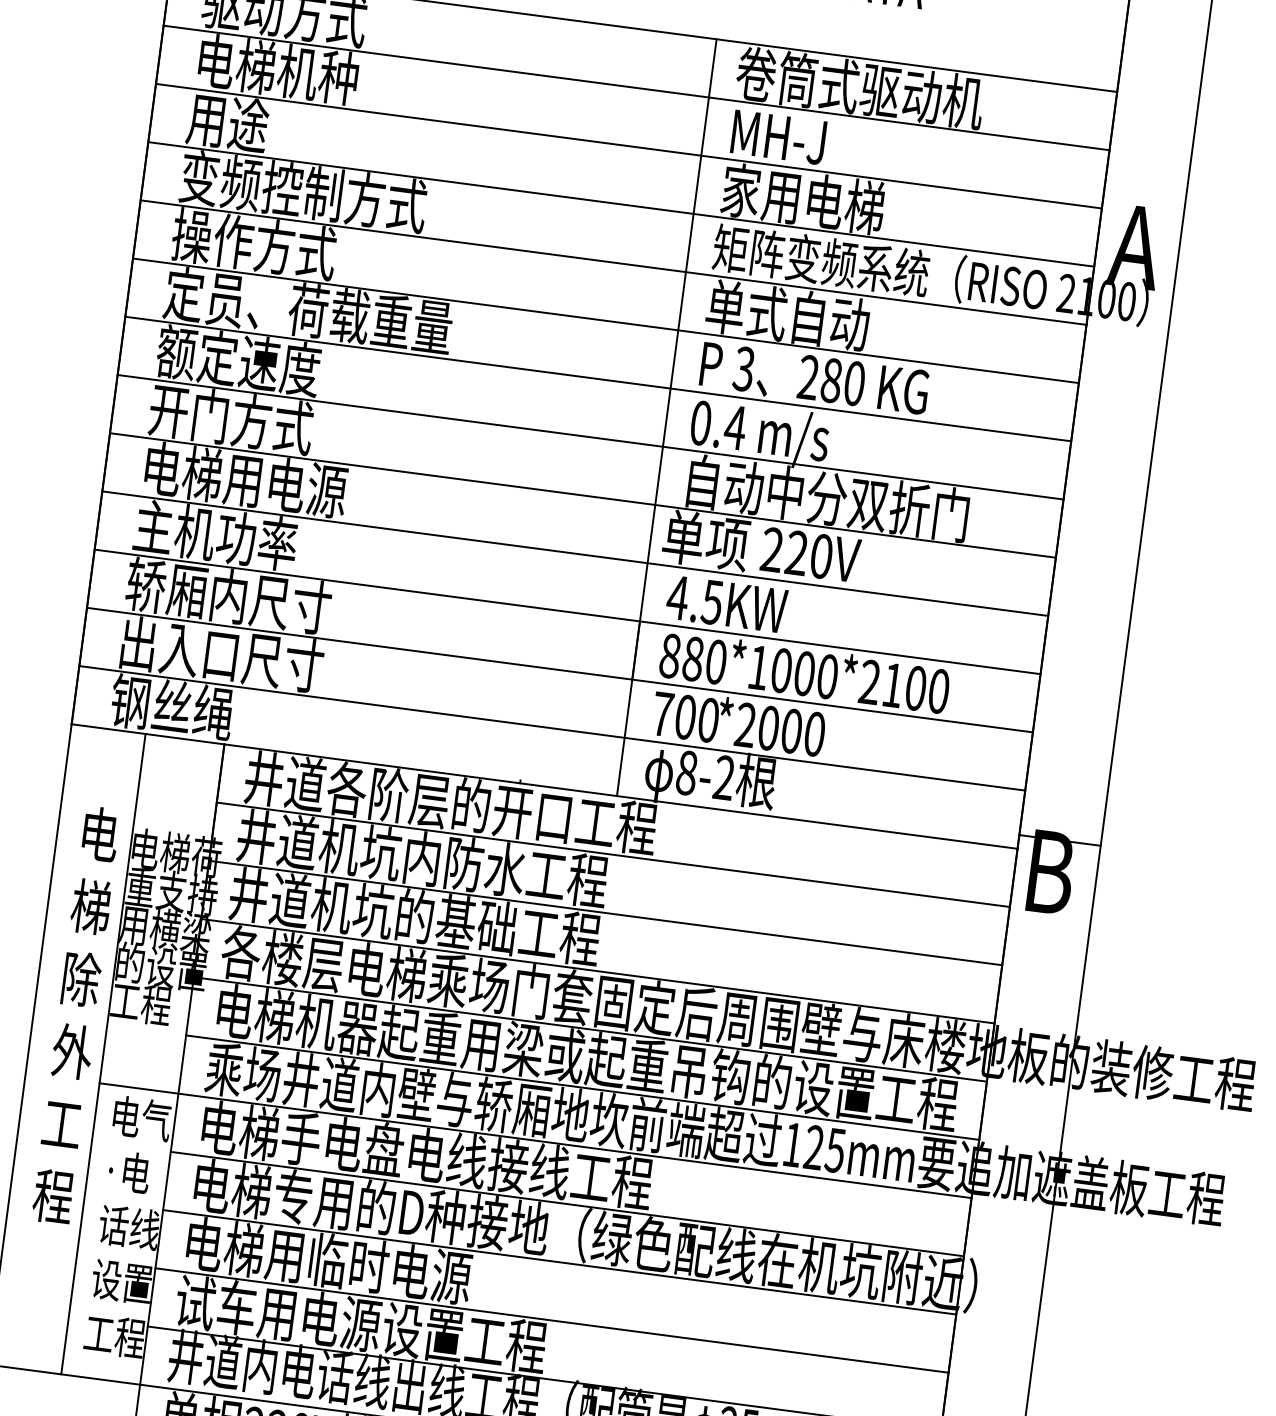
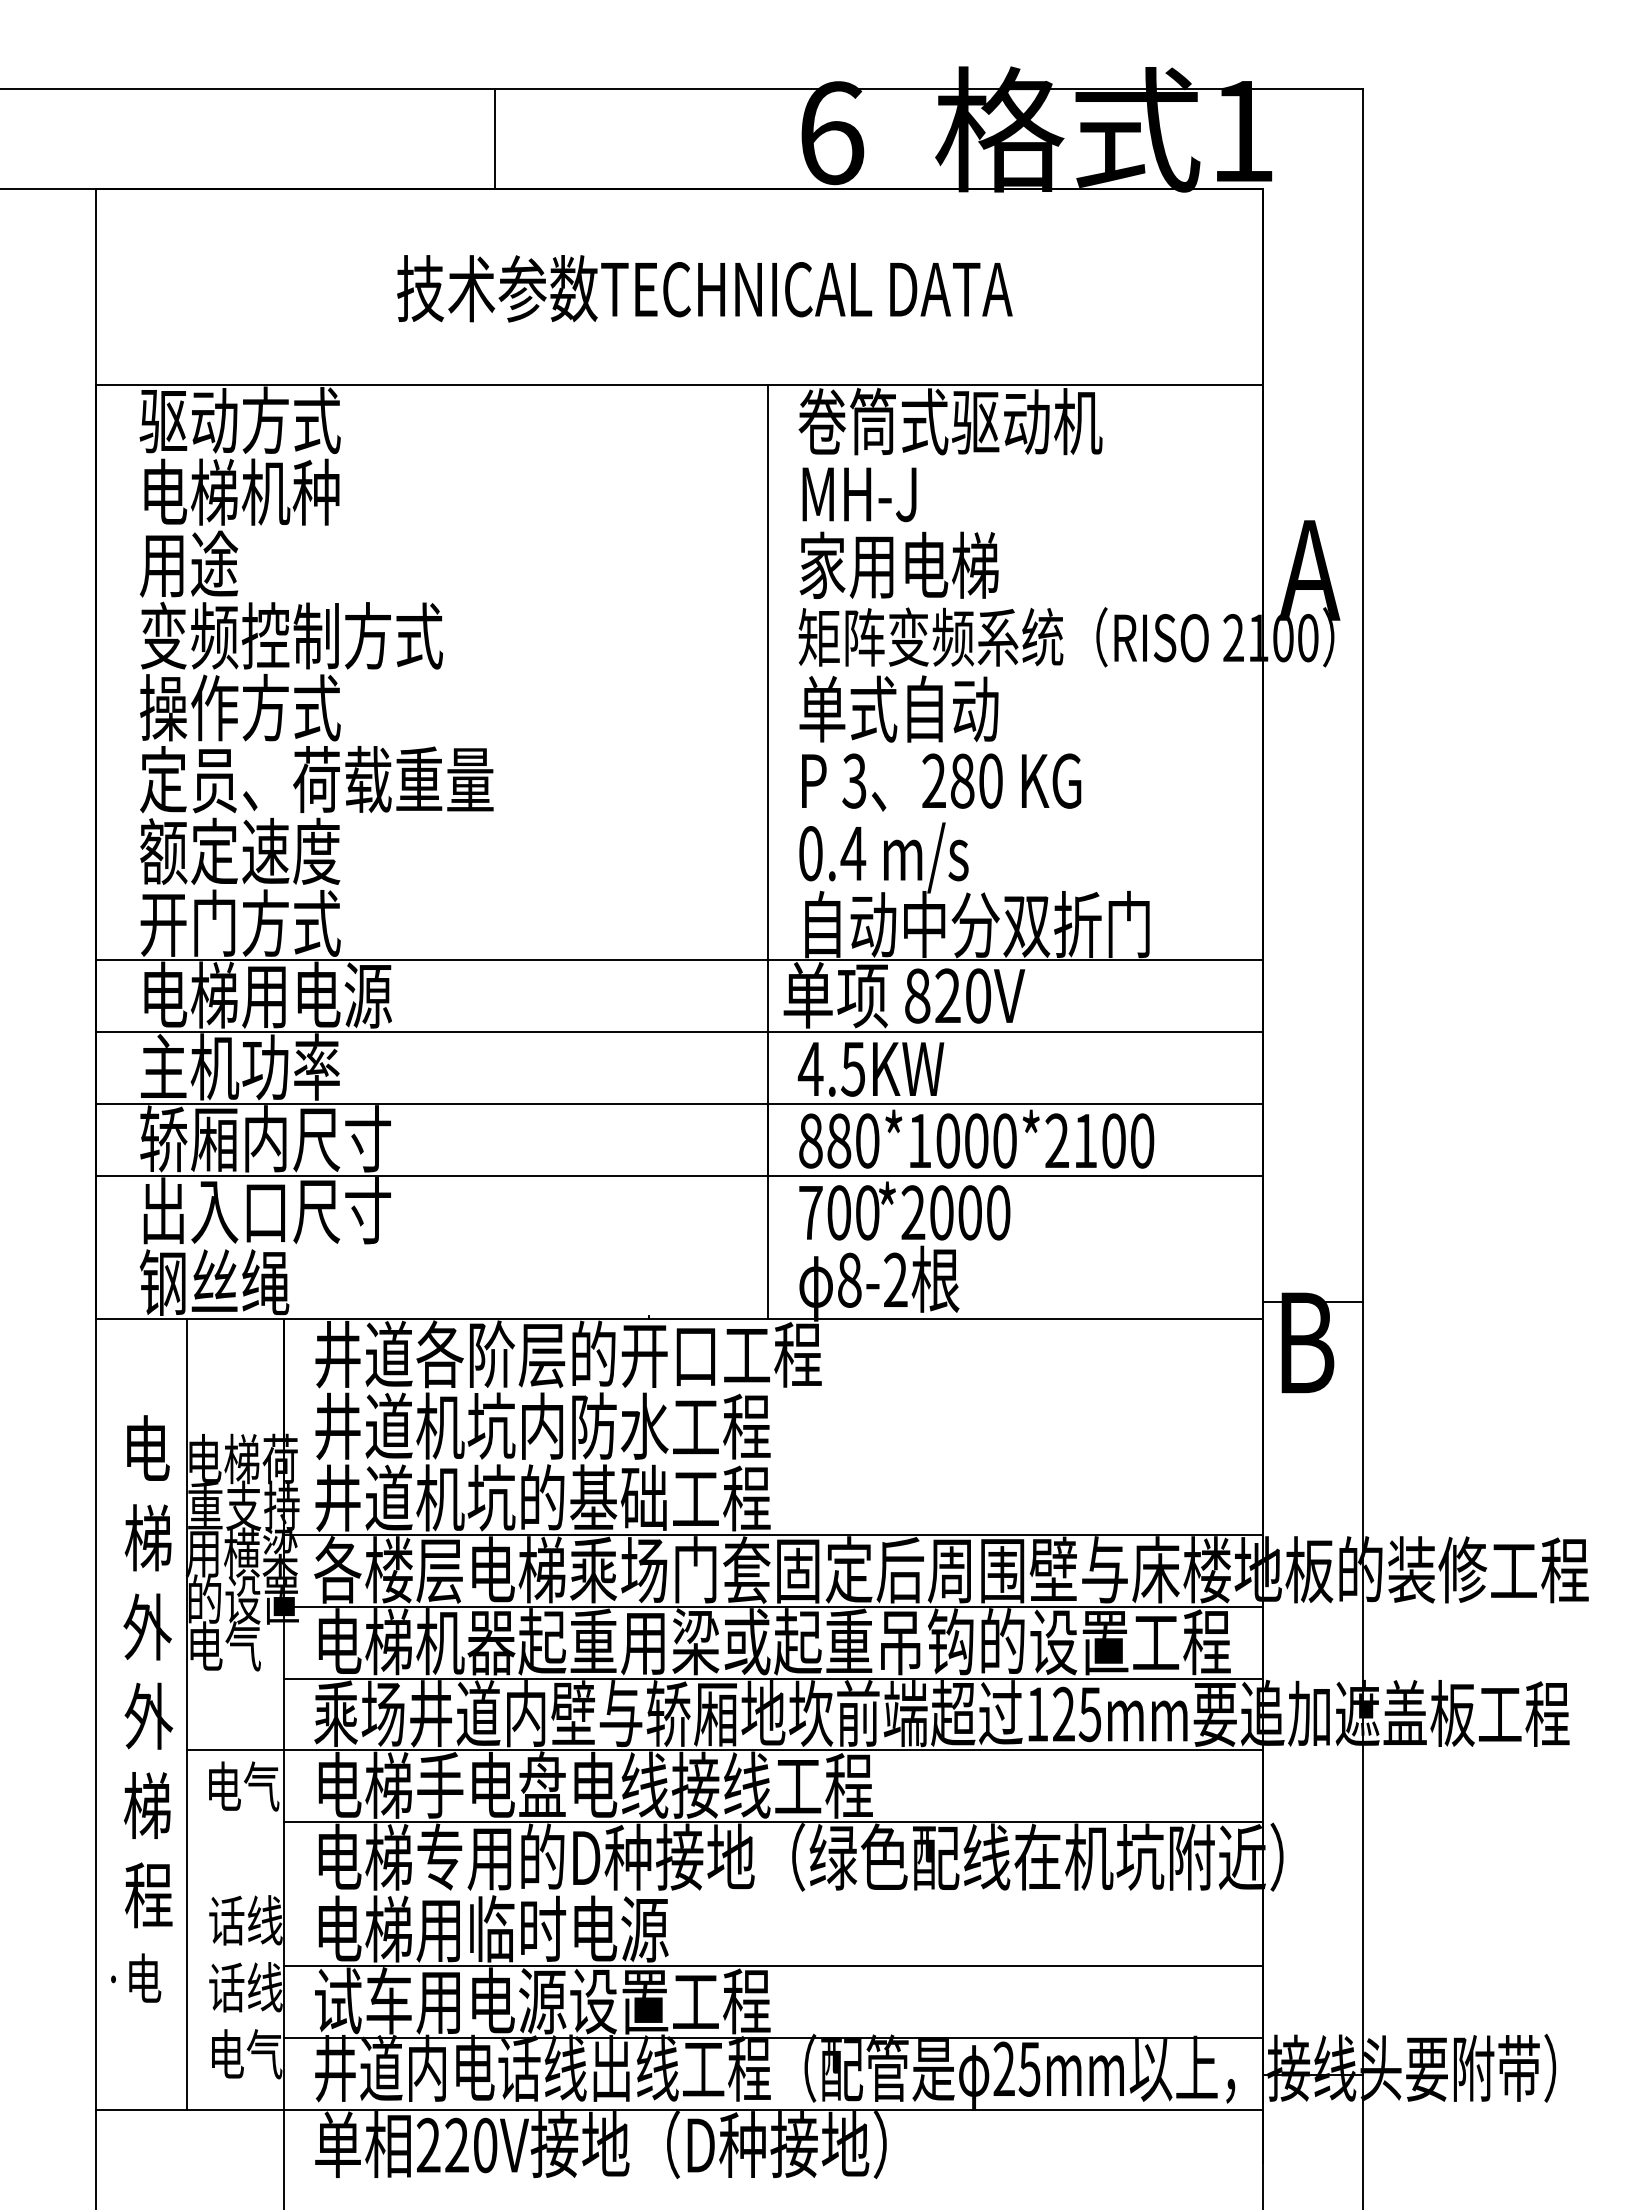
line: (636, 88) -> (678, 457), removed
line: (628, 146) -> (678, 529), removed
line: (620, 203) -> (678, 600), removed
line: (613, 262) -> (678, 672), removed
line: (605, 320) -> (678, 744), removed
line: (597, 378) -> (678, 816), removed
line: (590, 437) -> (678, 888), removed
text: (772, 549) -> (917, 995), 220V -> 820V
line: (551, 728) -> (678, 1247), removed
line: (613, 855) -> (773, 1391), removed
line: (605, 913) -> (773, 1463), removed
text: (81, 978) -> (147, 1626), 除 -> 外
text: (141, 1003) -> (224, 1646), 工程 -> 电气
text: (61, 1123) -> (146, 1805), 工 -> 梯
text: (129, 1171) -> (136, 1977), moved
line: (559, 1262) -> (773, 1894), removed
text: (122, 1281) -> (246, 1987), 设置 -> 话线
text: (114, 1335) -> (245, 2054), 工程 -> 电气

